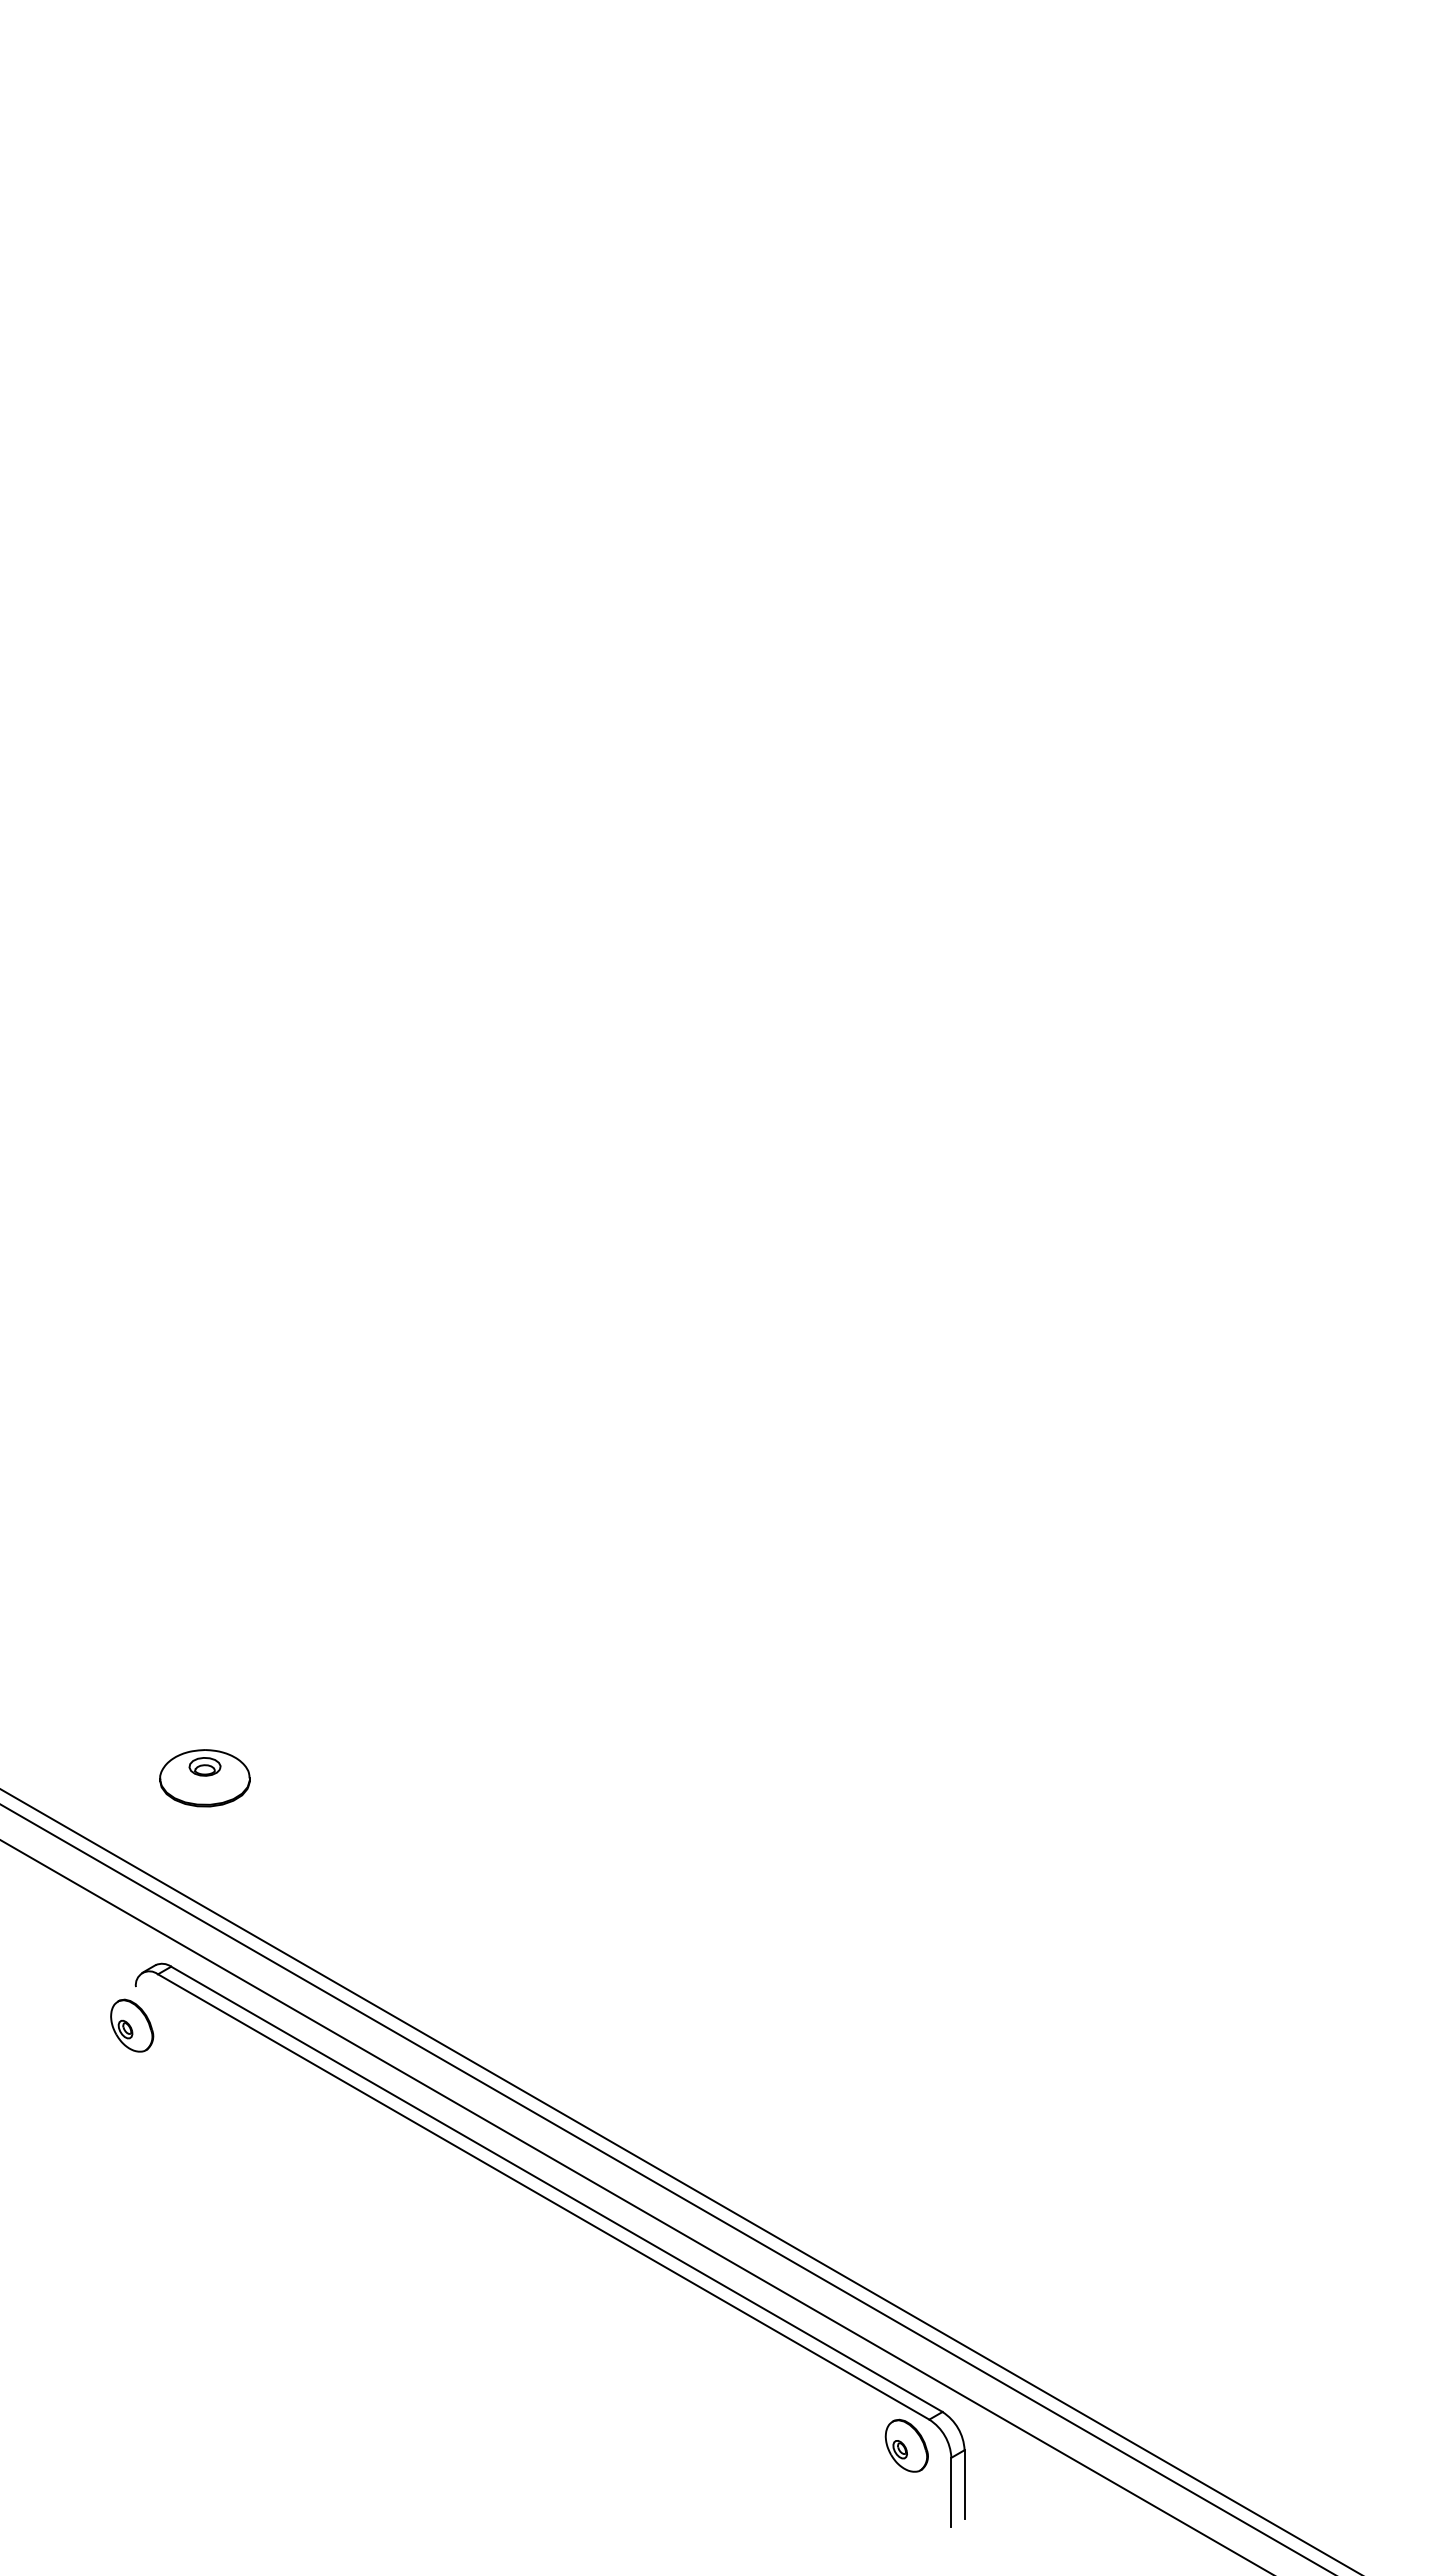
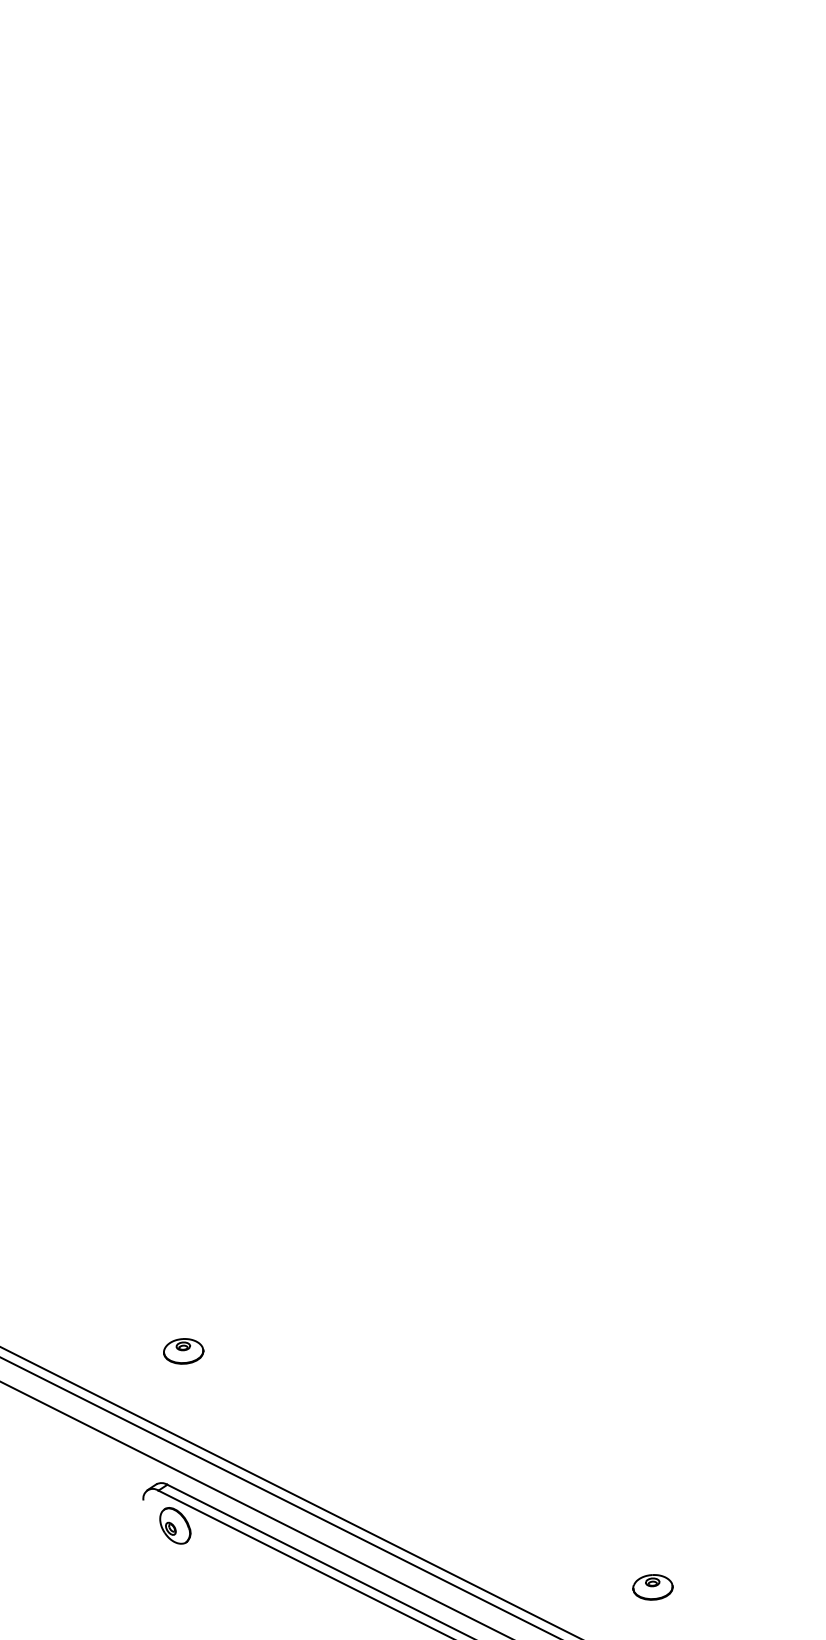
part: (205, 1778) -> (183, 1351), size x0.62
part: (132, 2025) -> (175, 1525), moved
part: (852, 2151) -> (652, 1586), added

